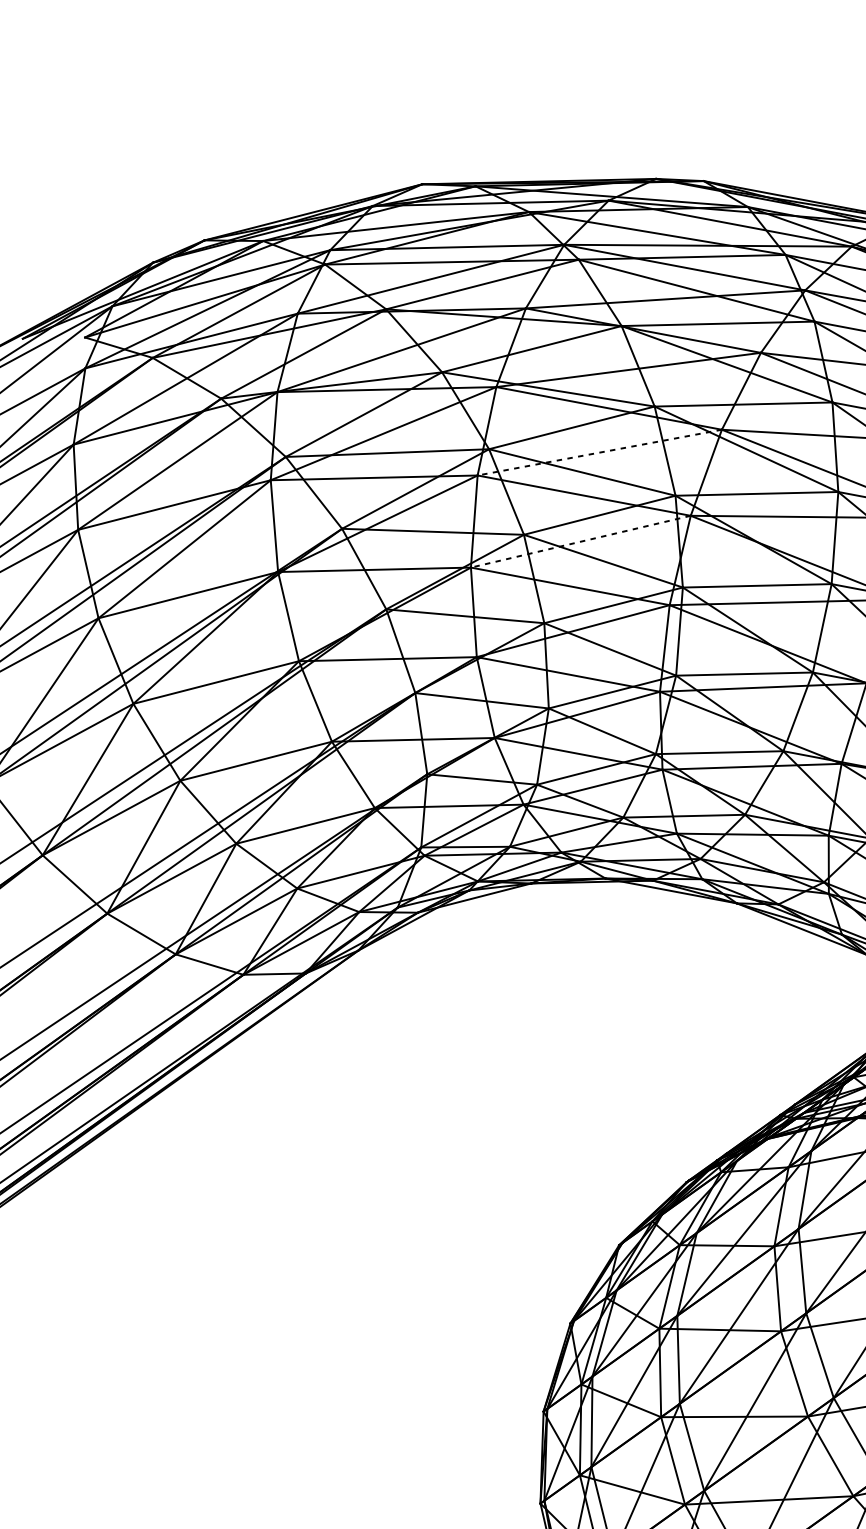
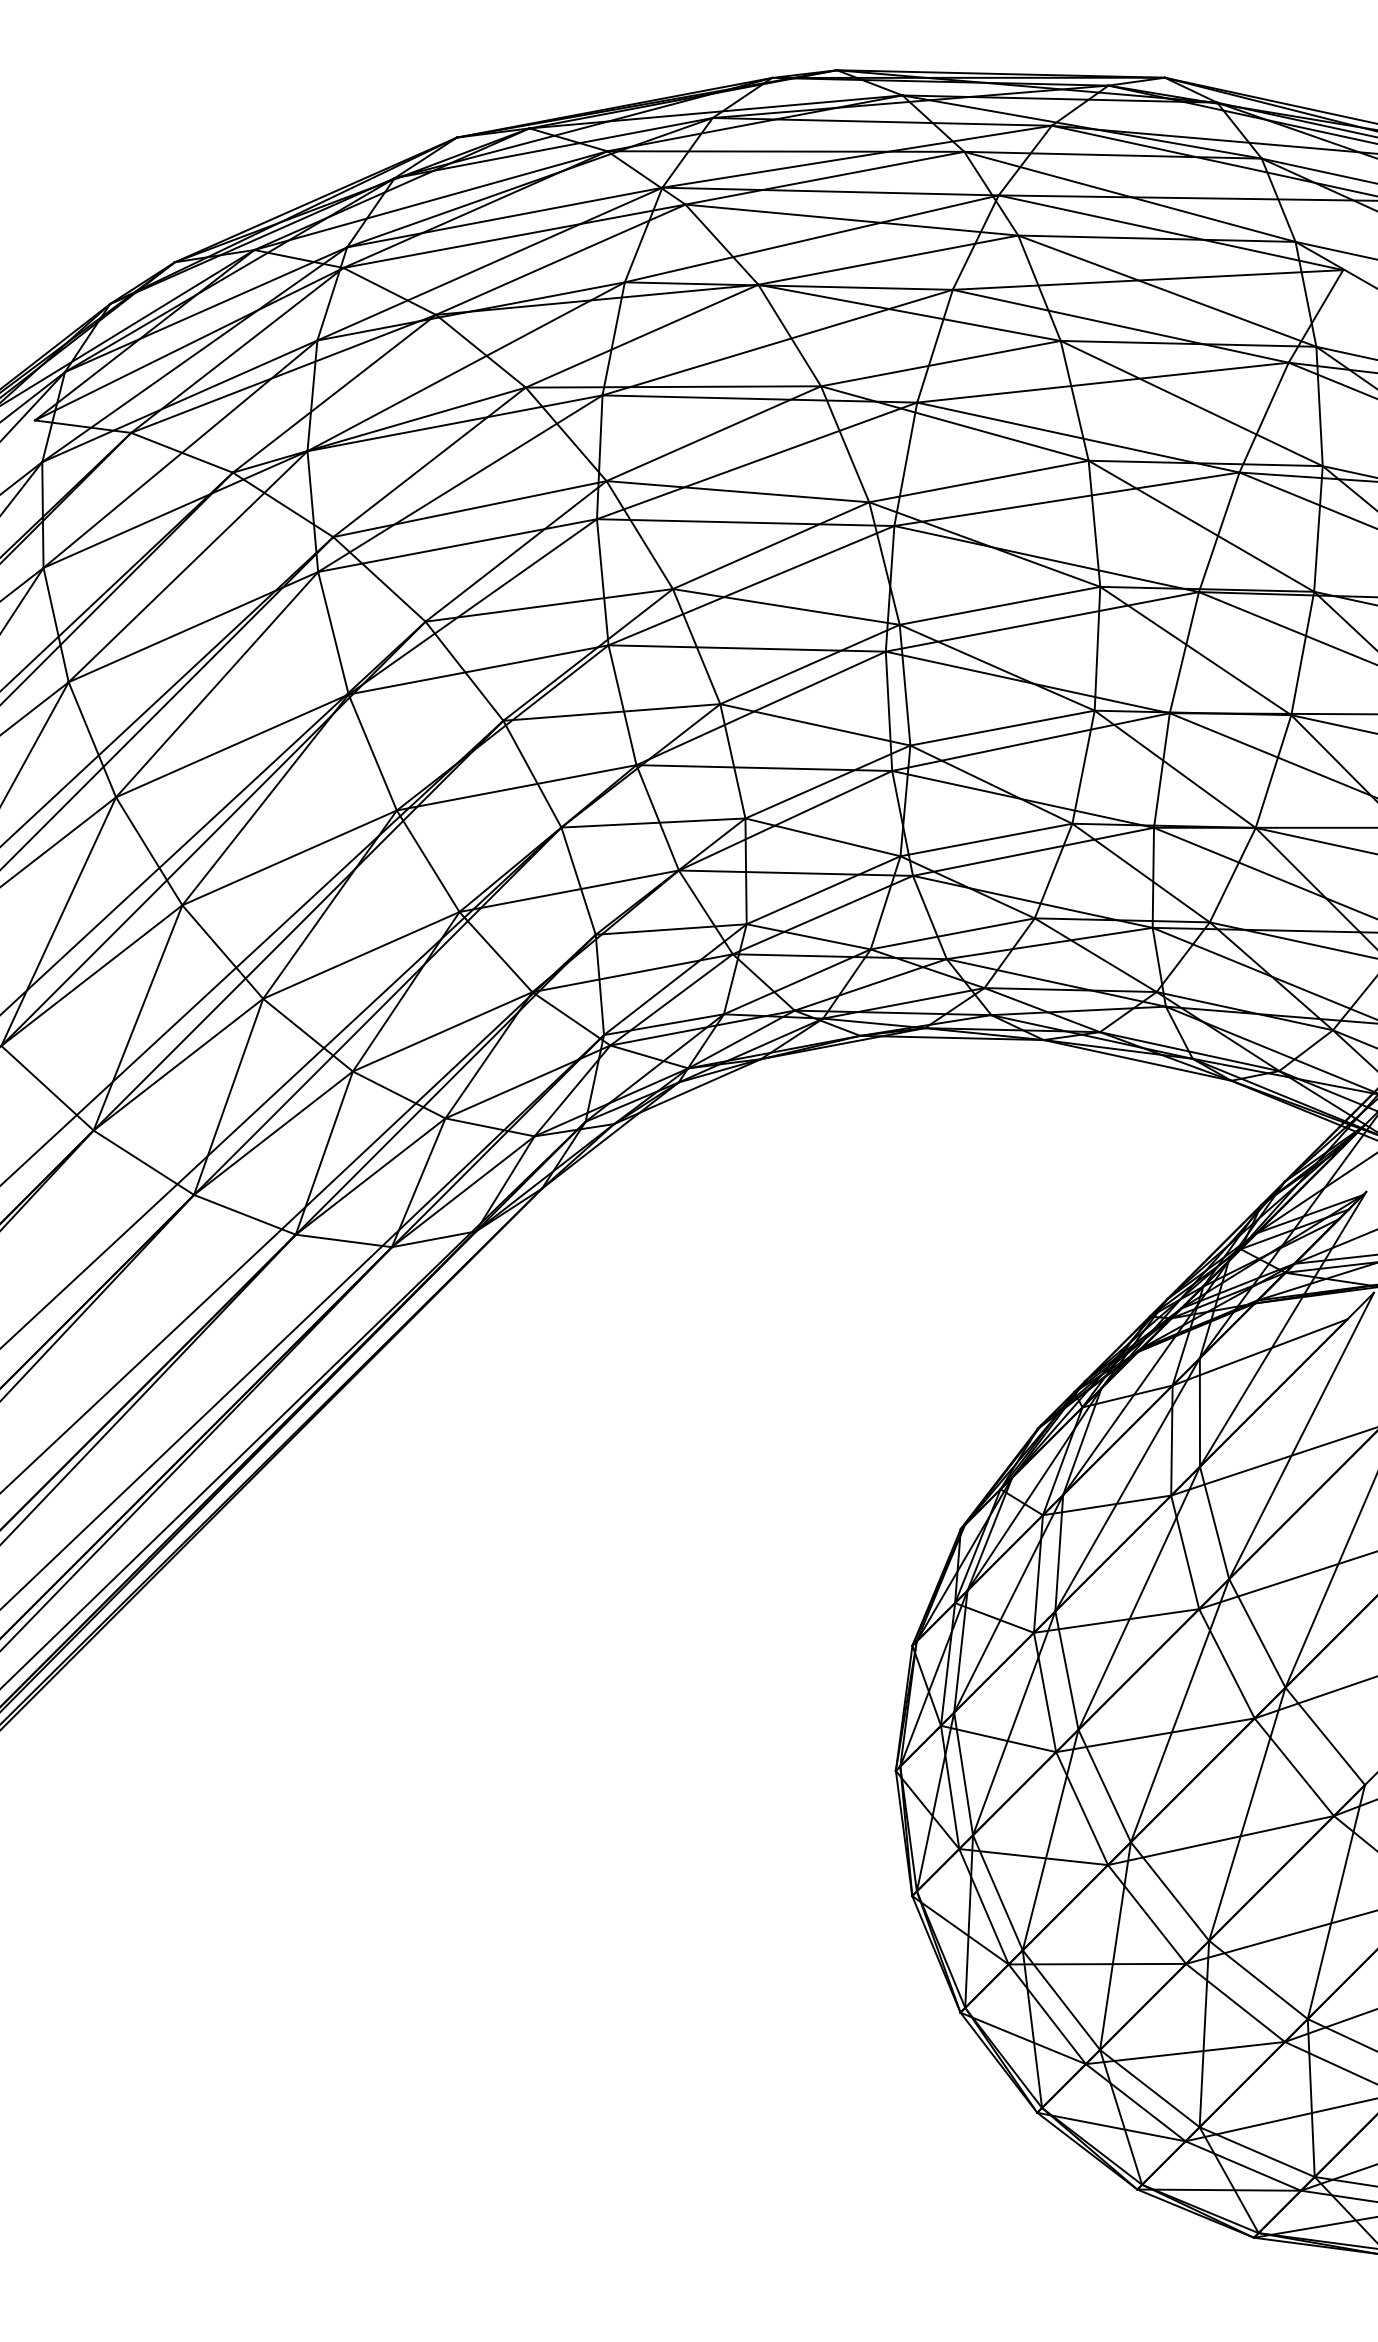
line: (599, 452) -> (756, 461), dashed -> solid
line: (580, 541) -> (751, 585), dashed -> solid

